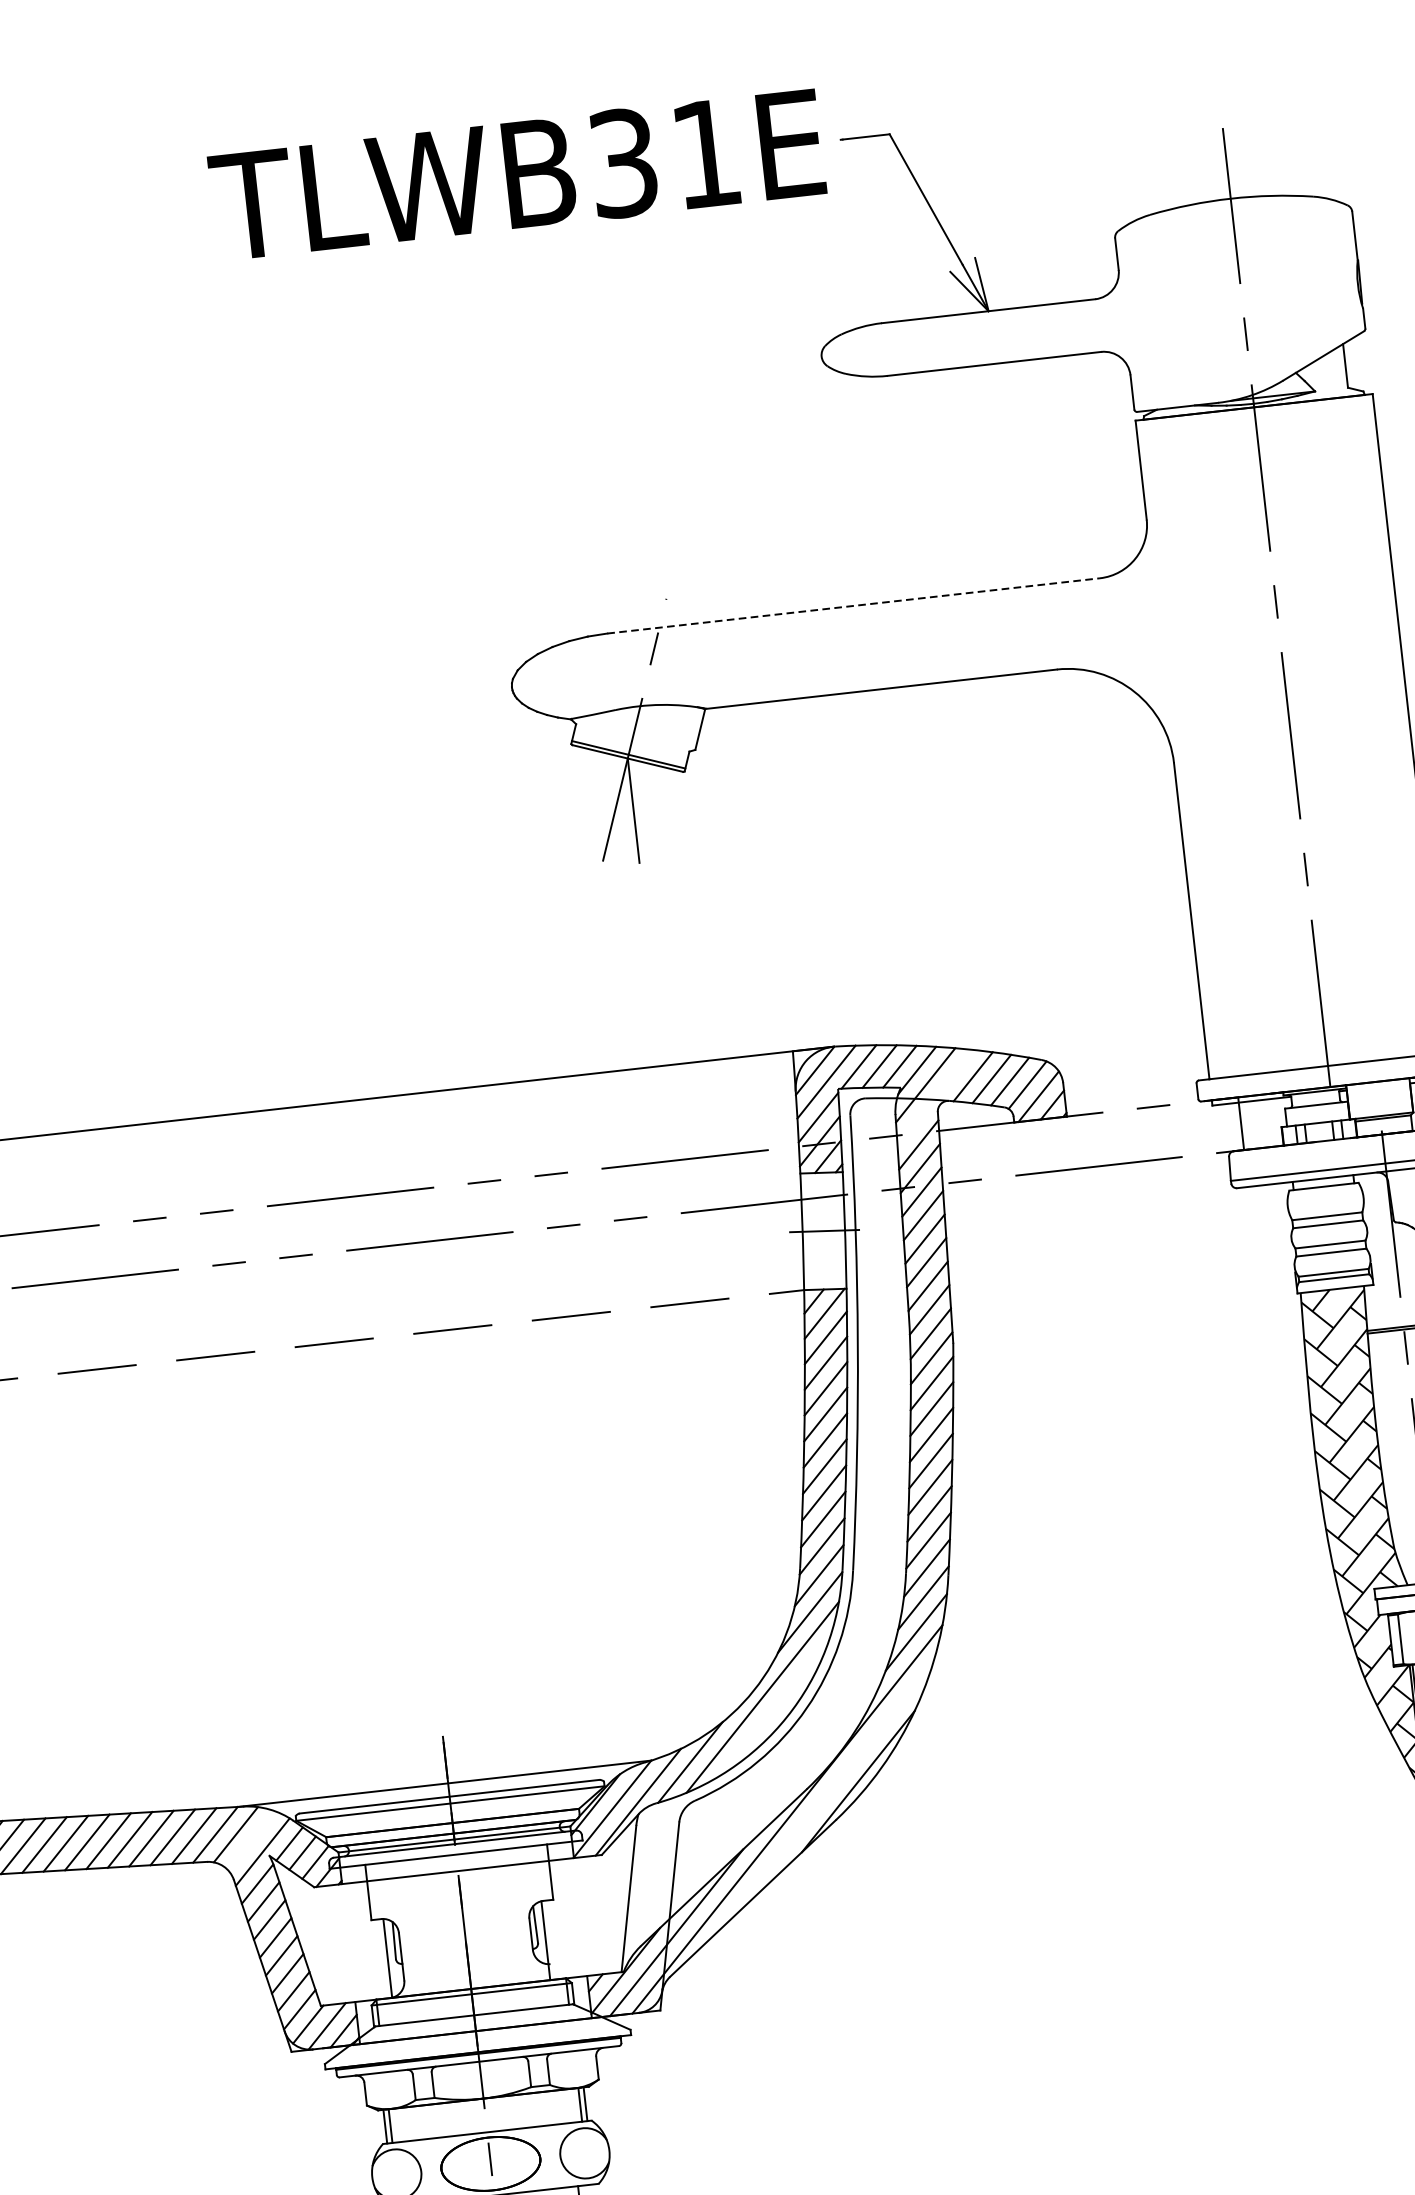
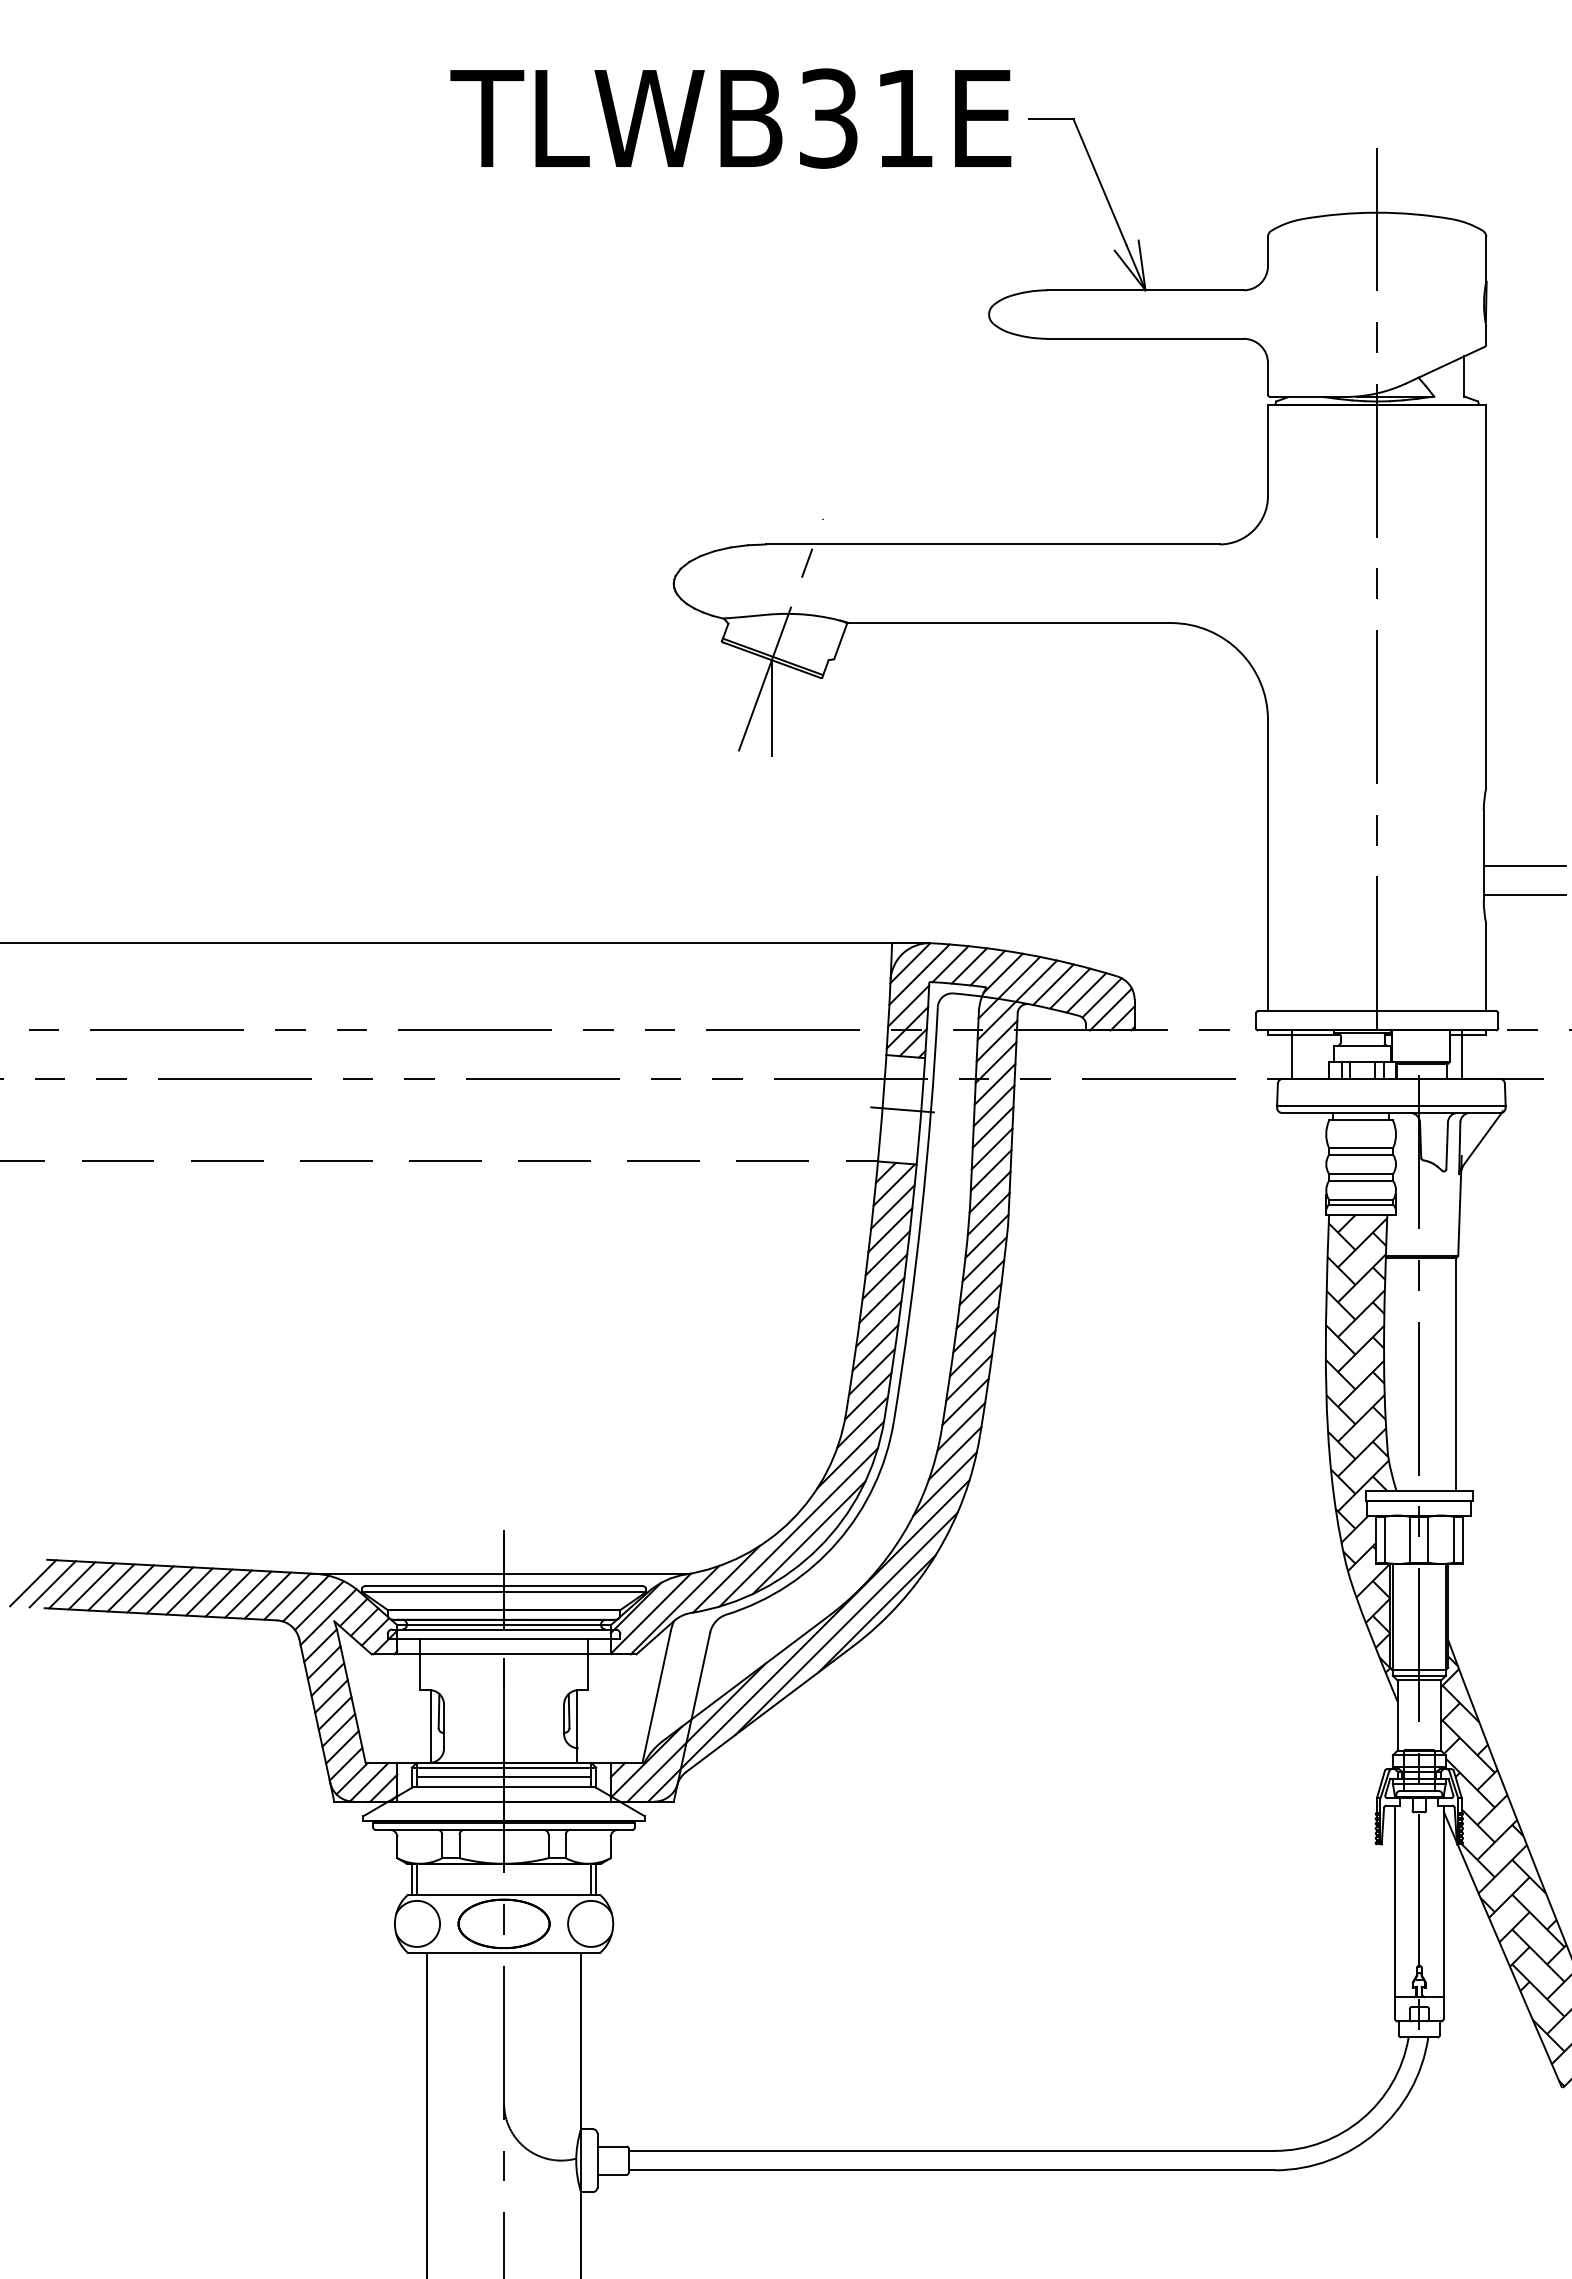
line: (853, 605) -> (992, 544), dashed -> solid
line: (935, 1097) -> (1017, 999), added
line: (774, 1707) -> (808, 1537), added
line: (826, 1795) -> (846, 1623), added
line: (251, 1840) -> (319, 1605), added
line: (472, 2004) -> (503, 1777), added

